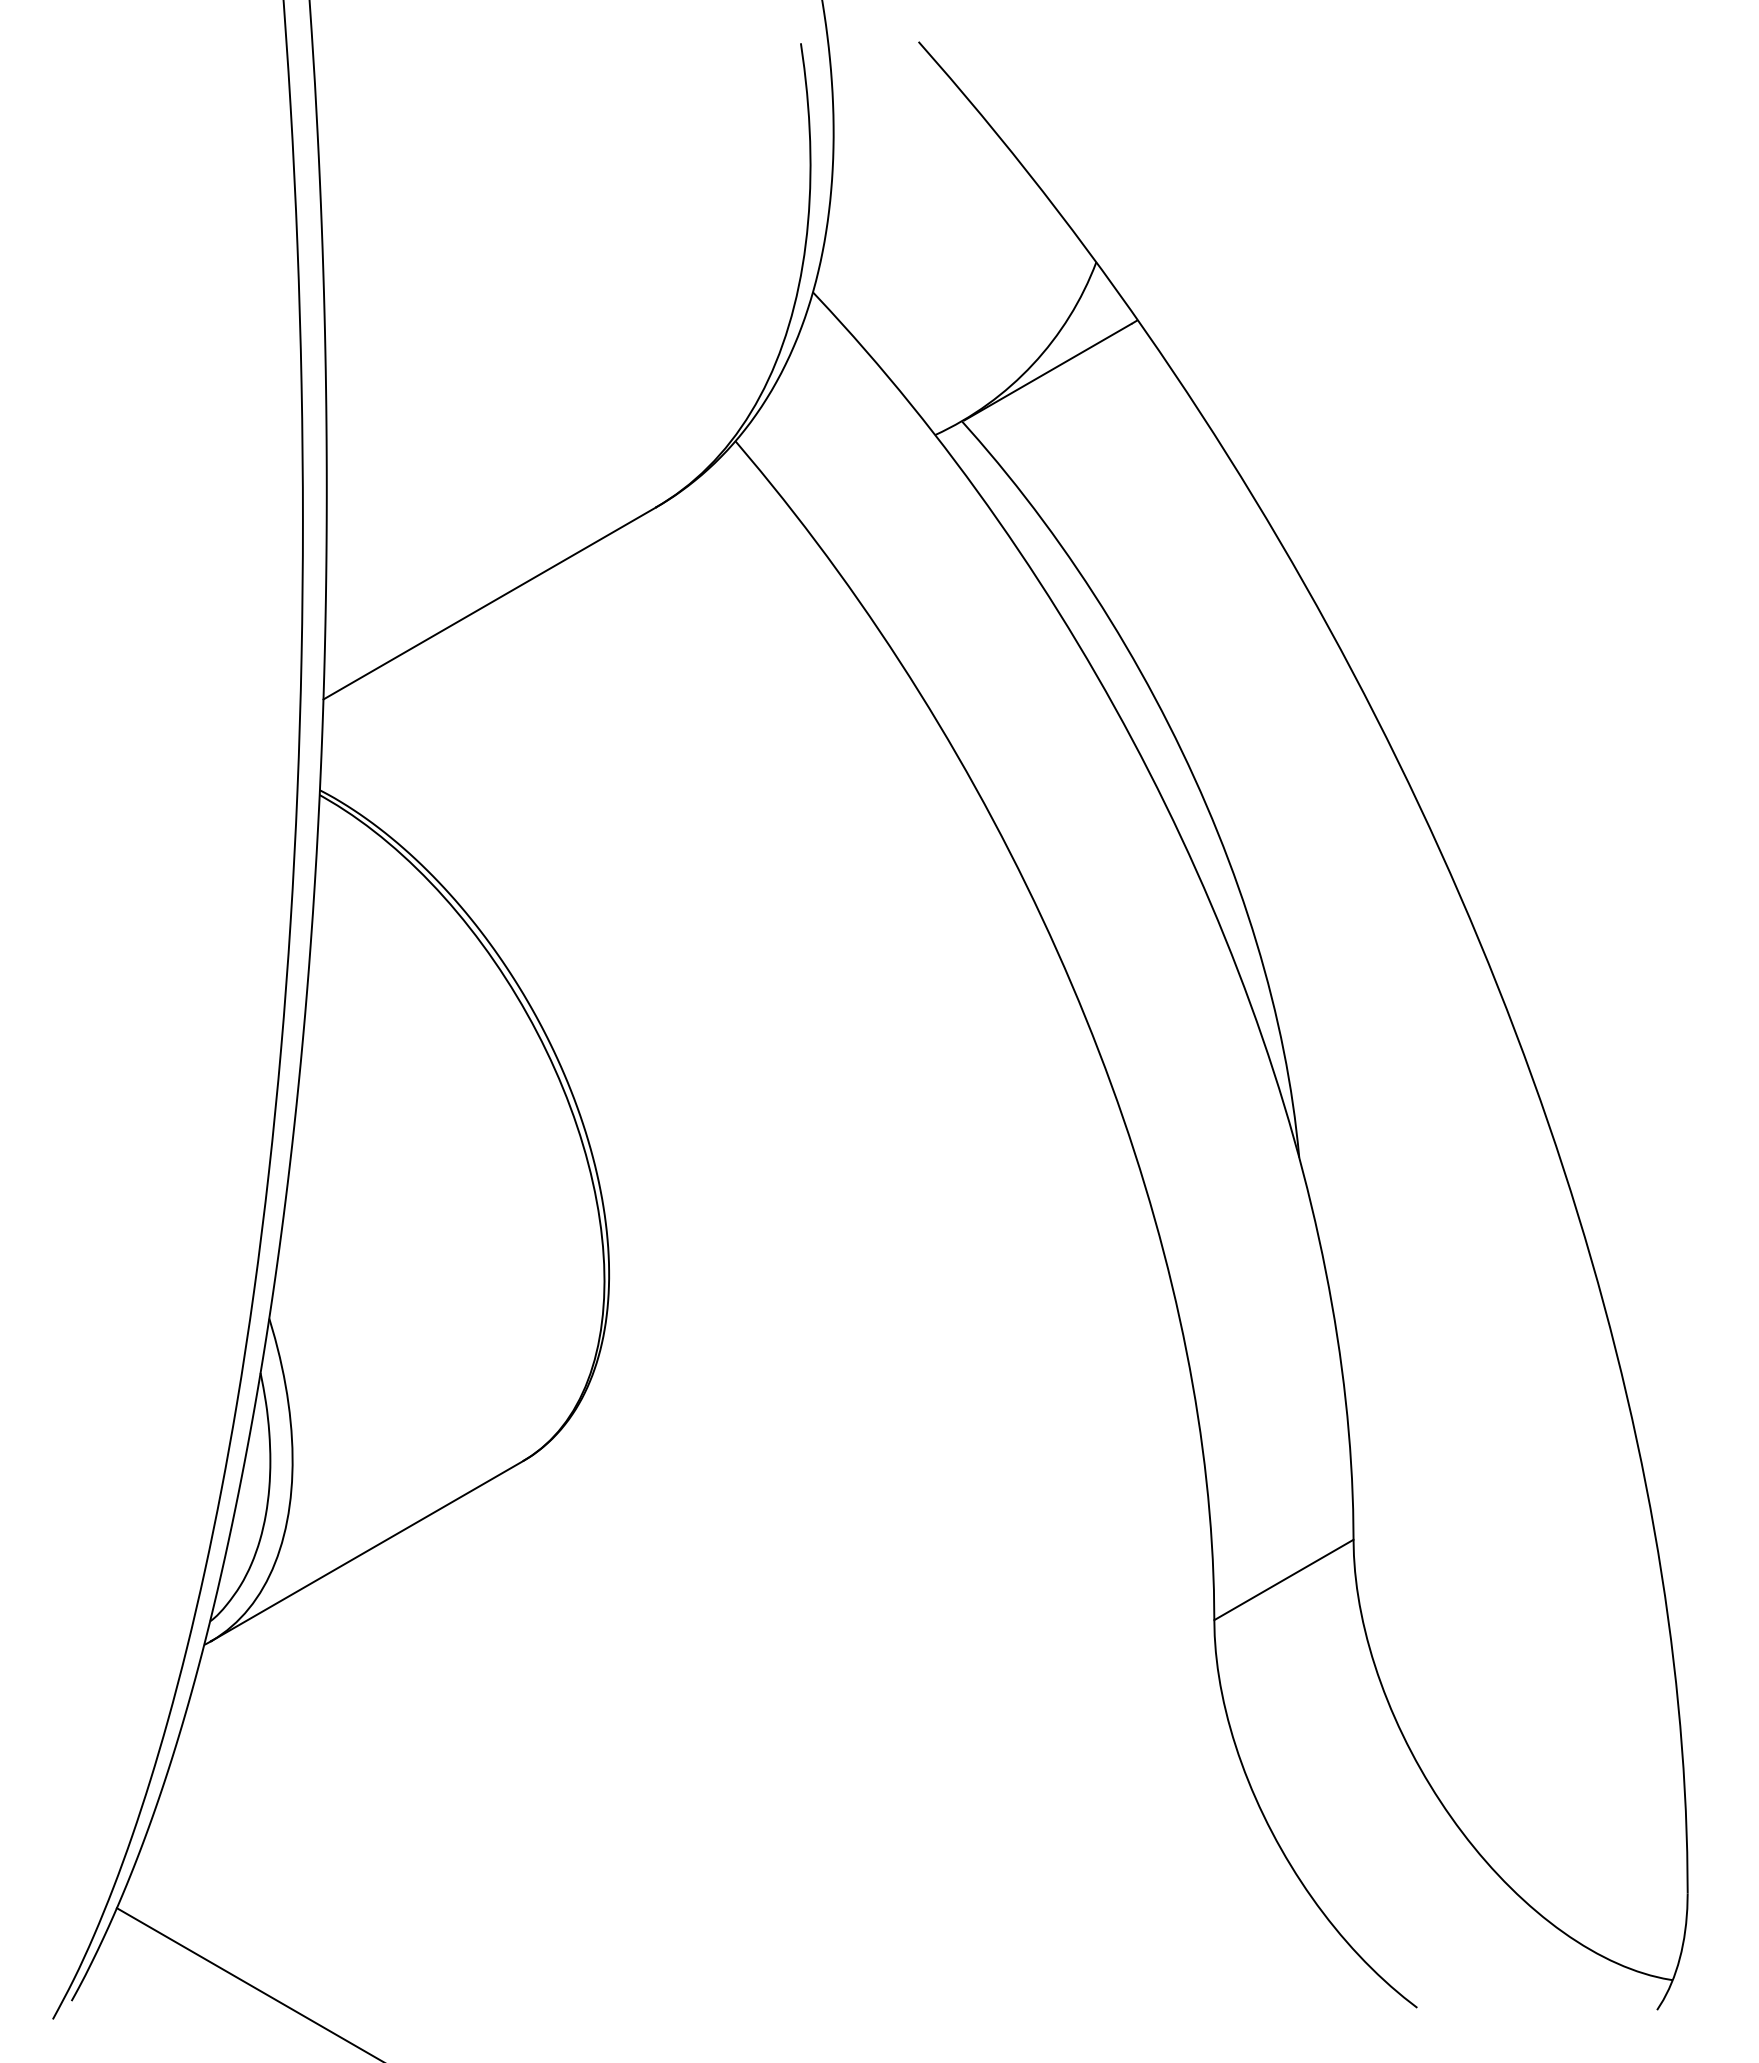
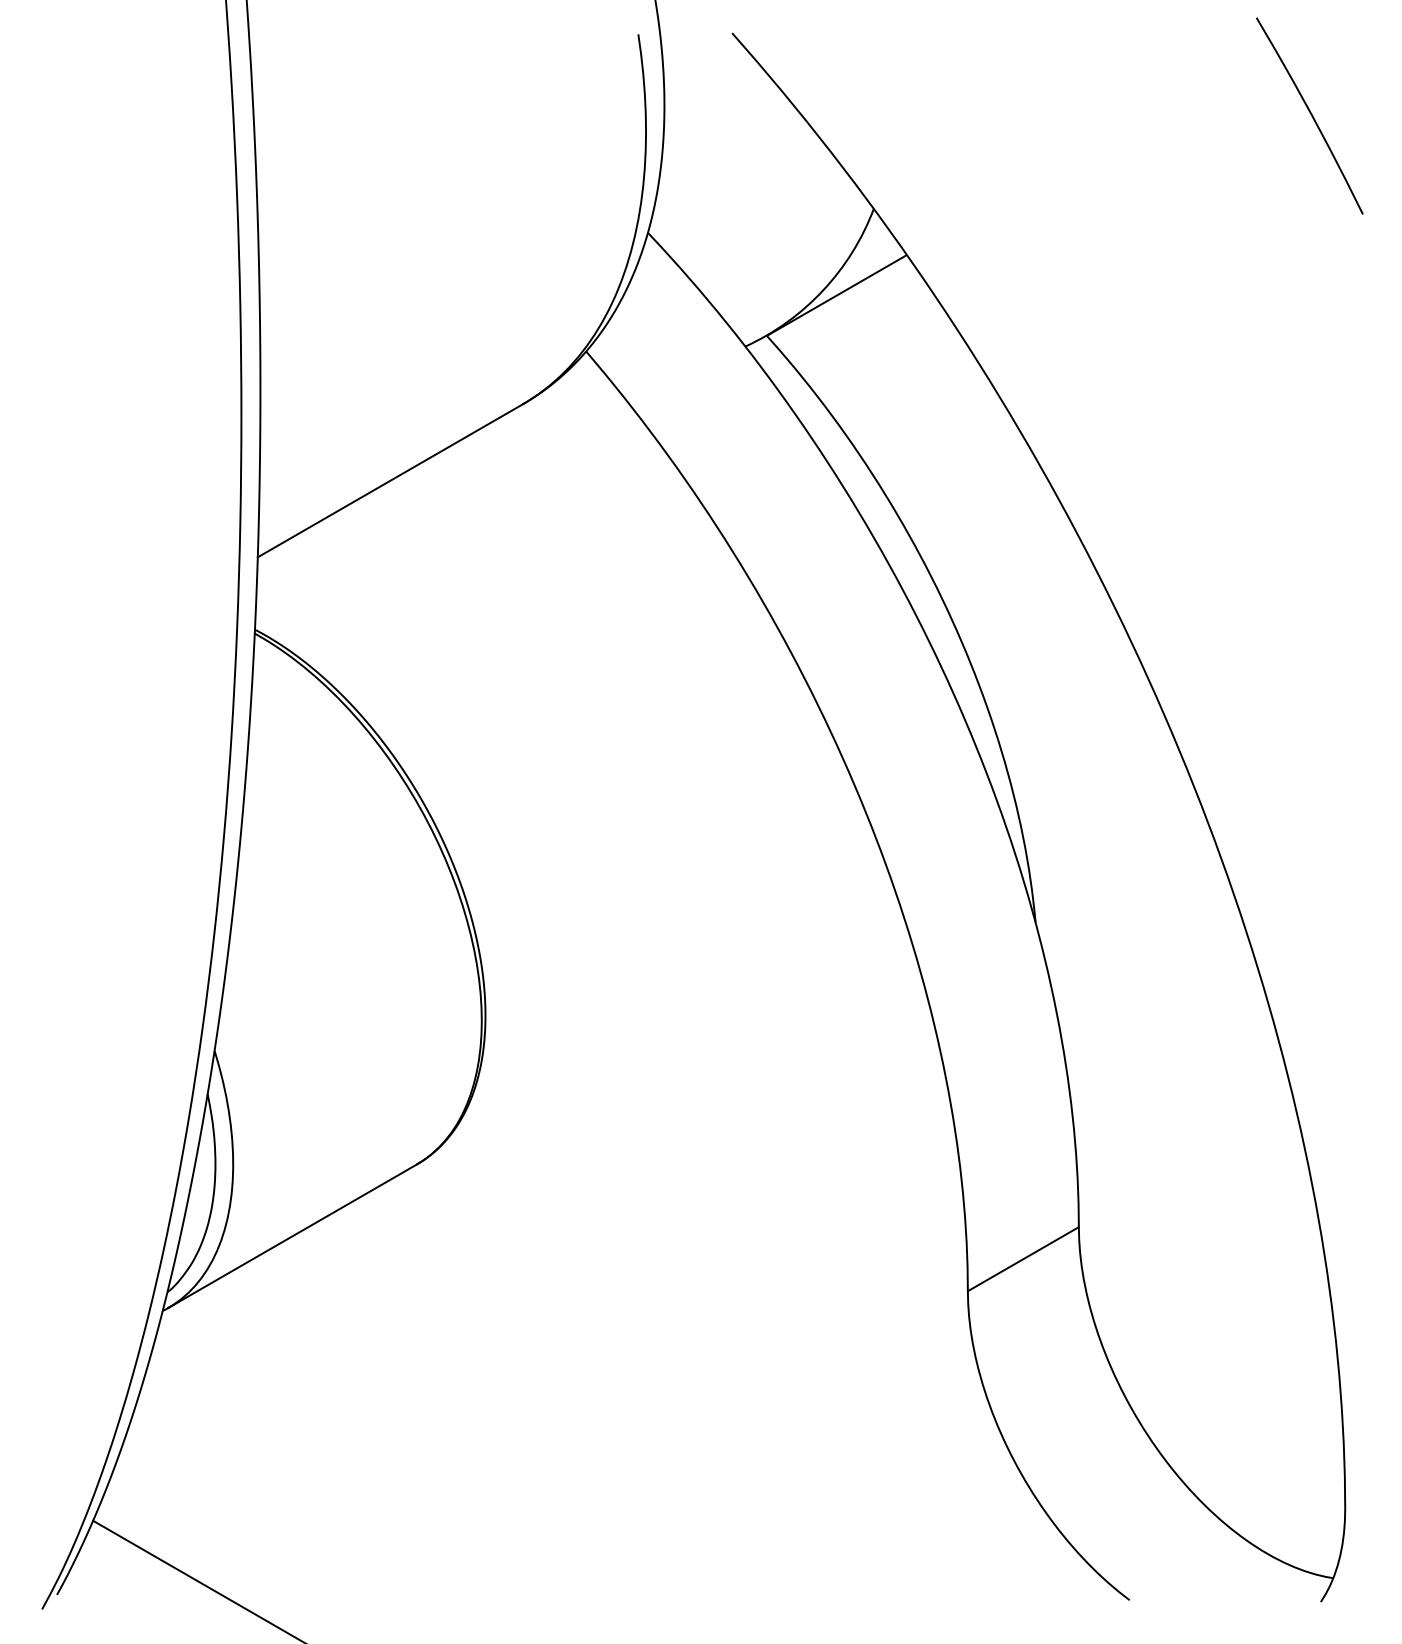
curve: (1644, 144) -> (1310, 114), added

